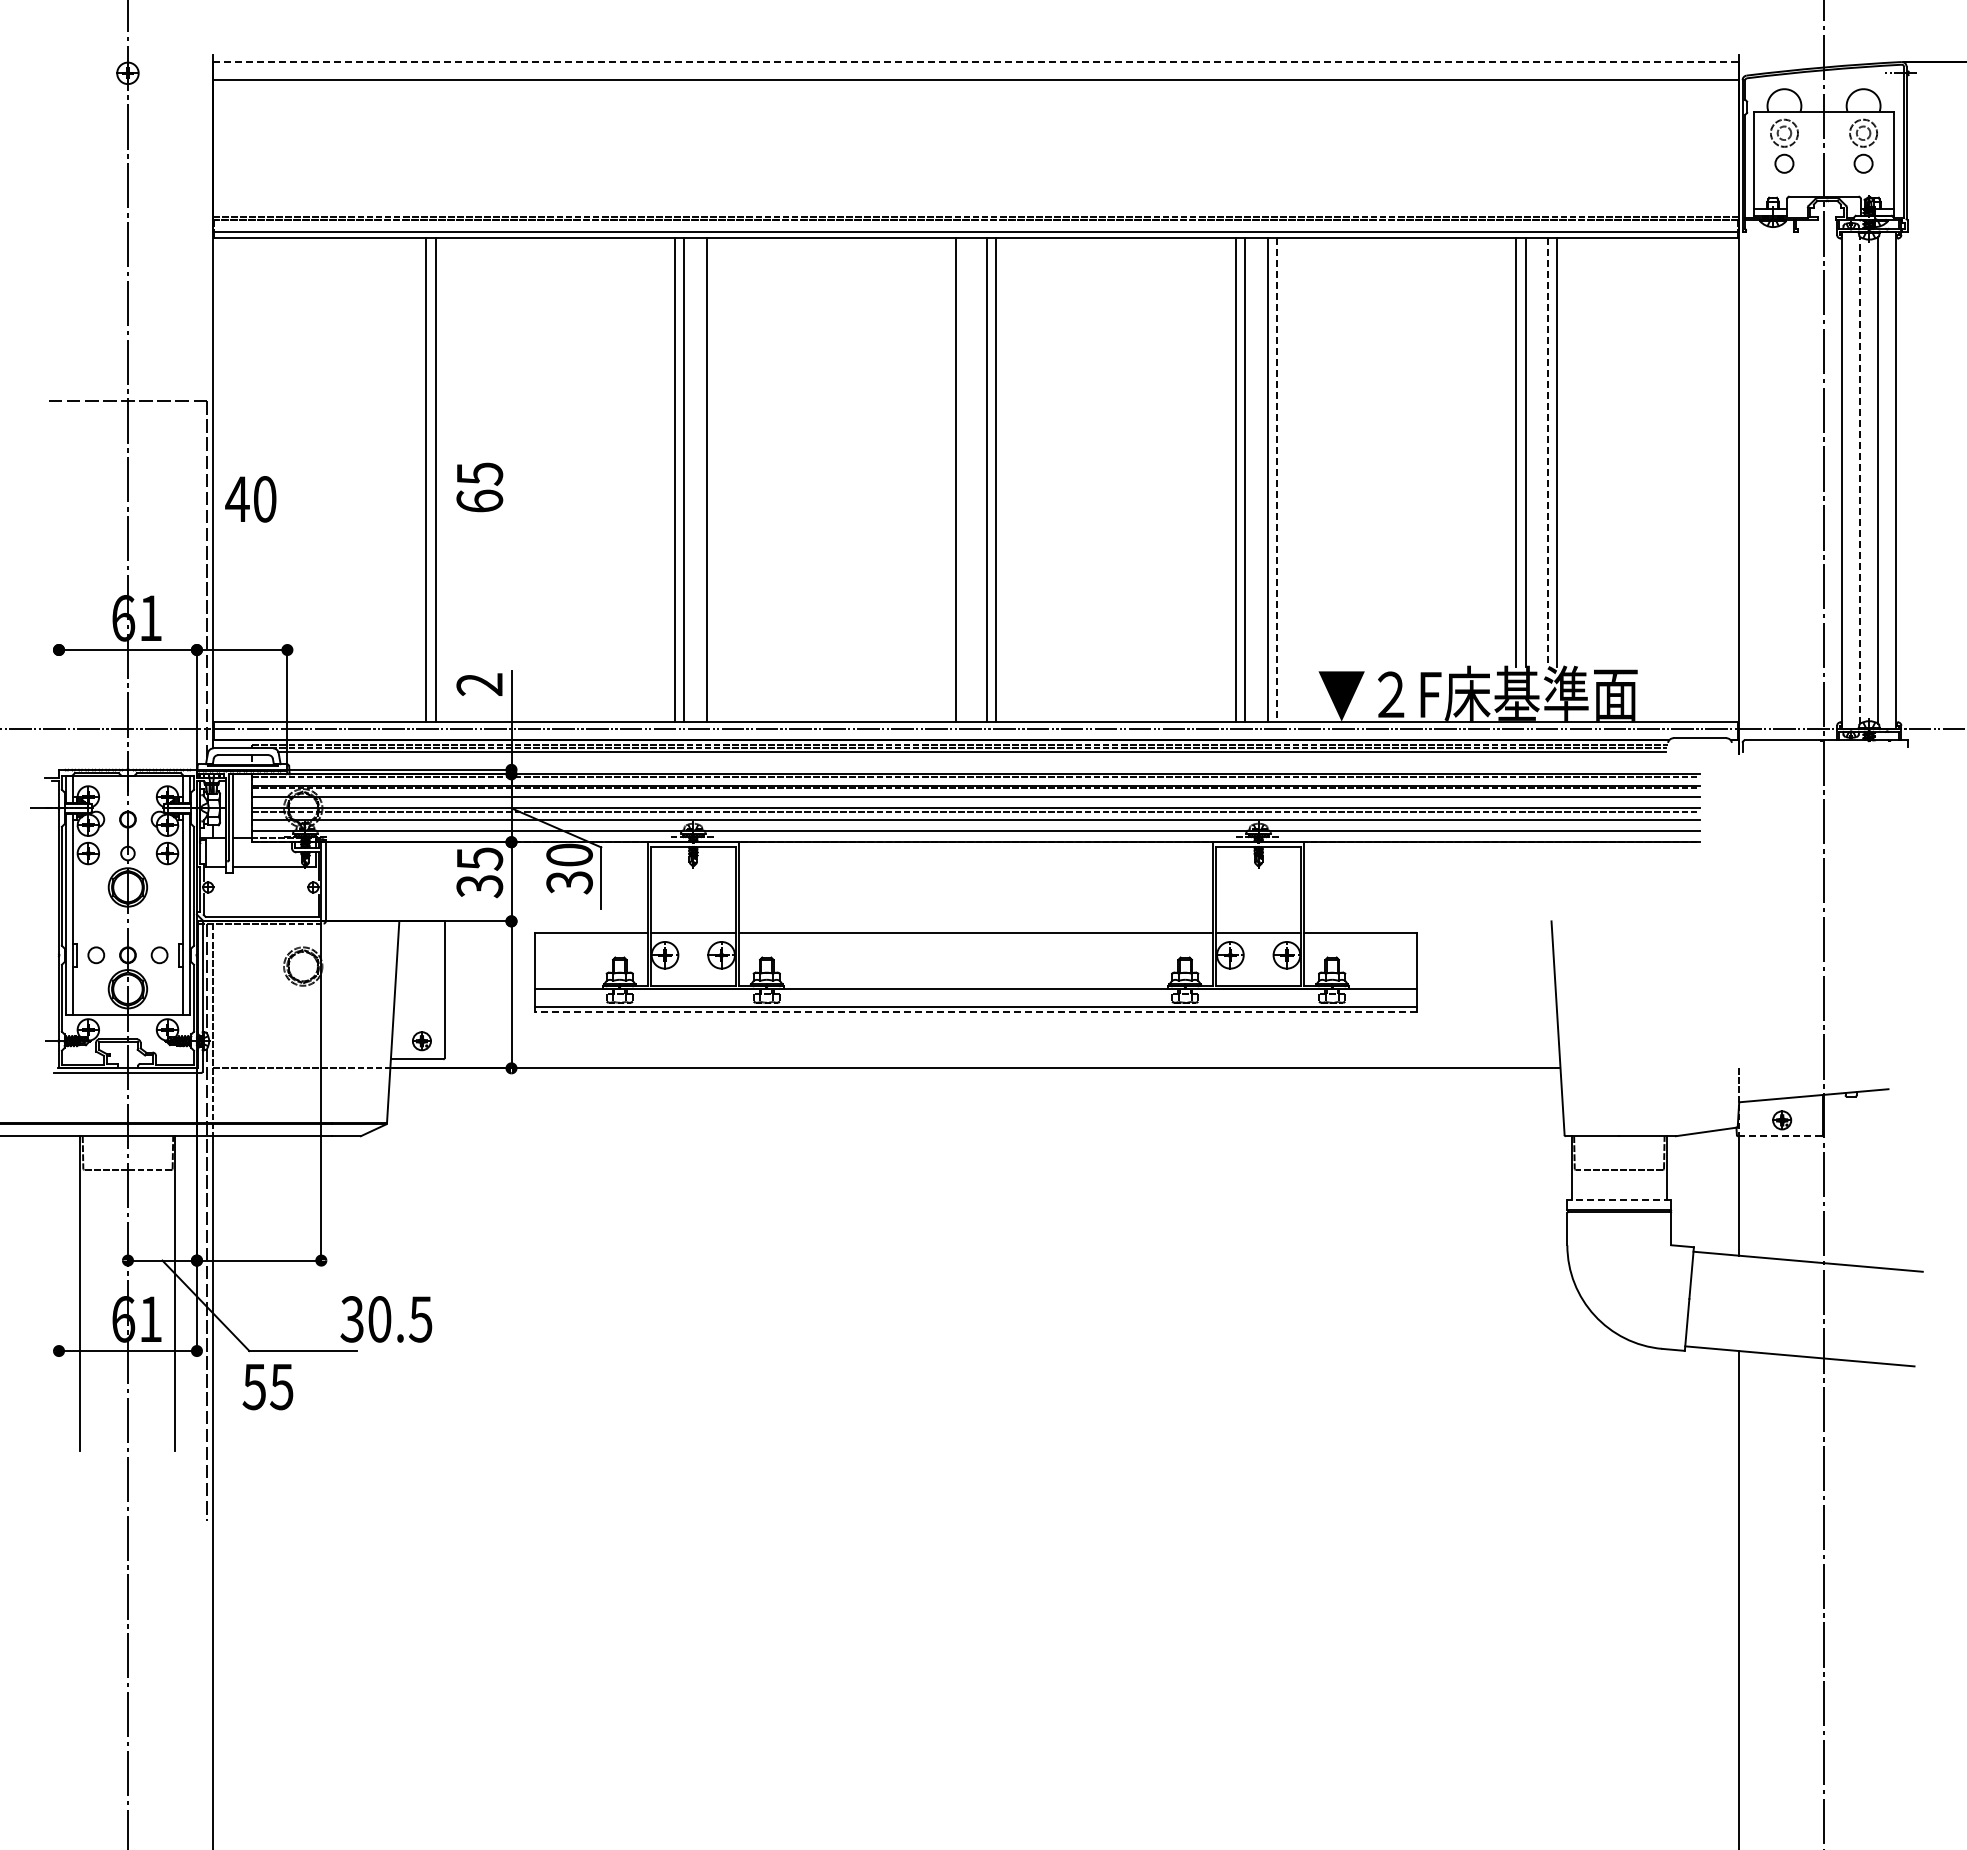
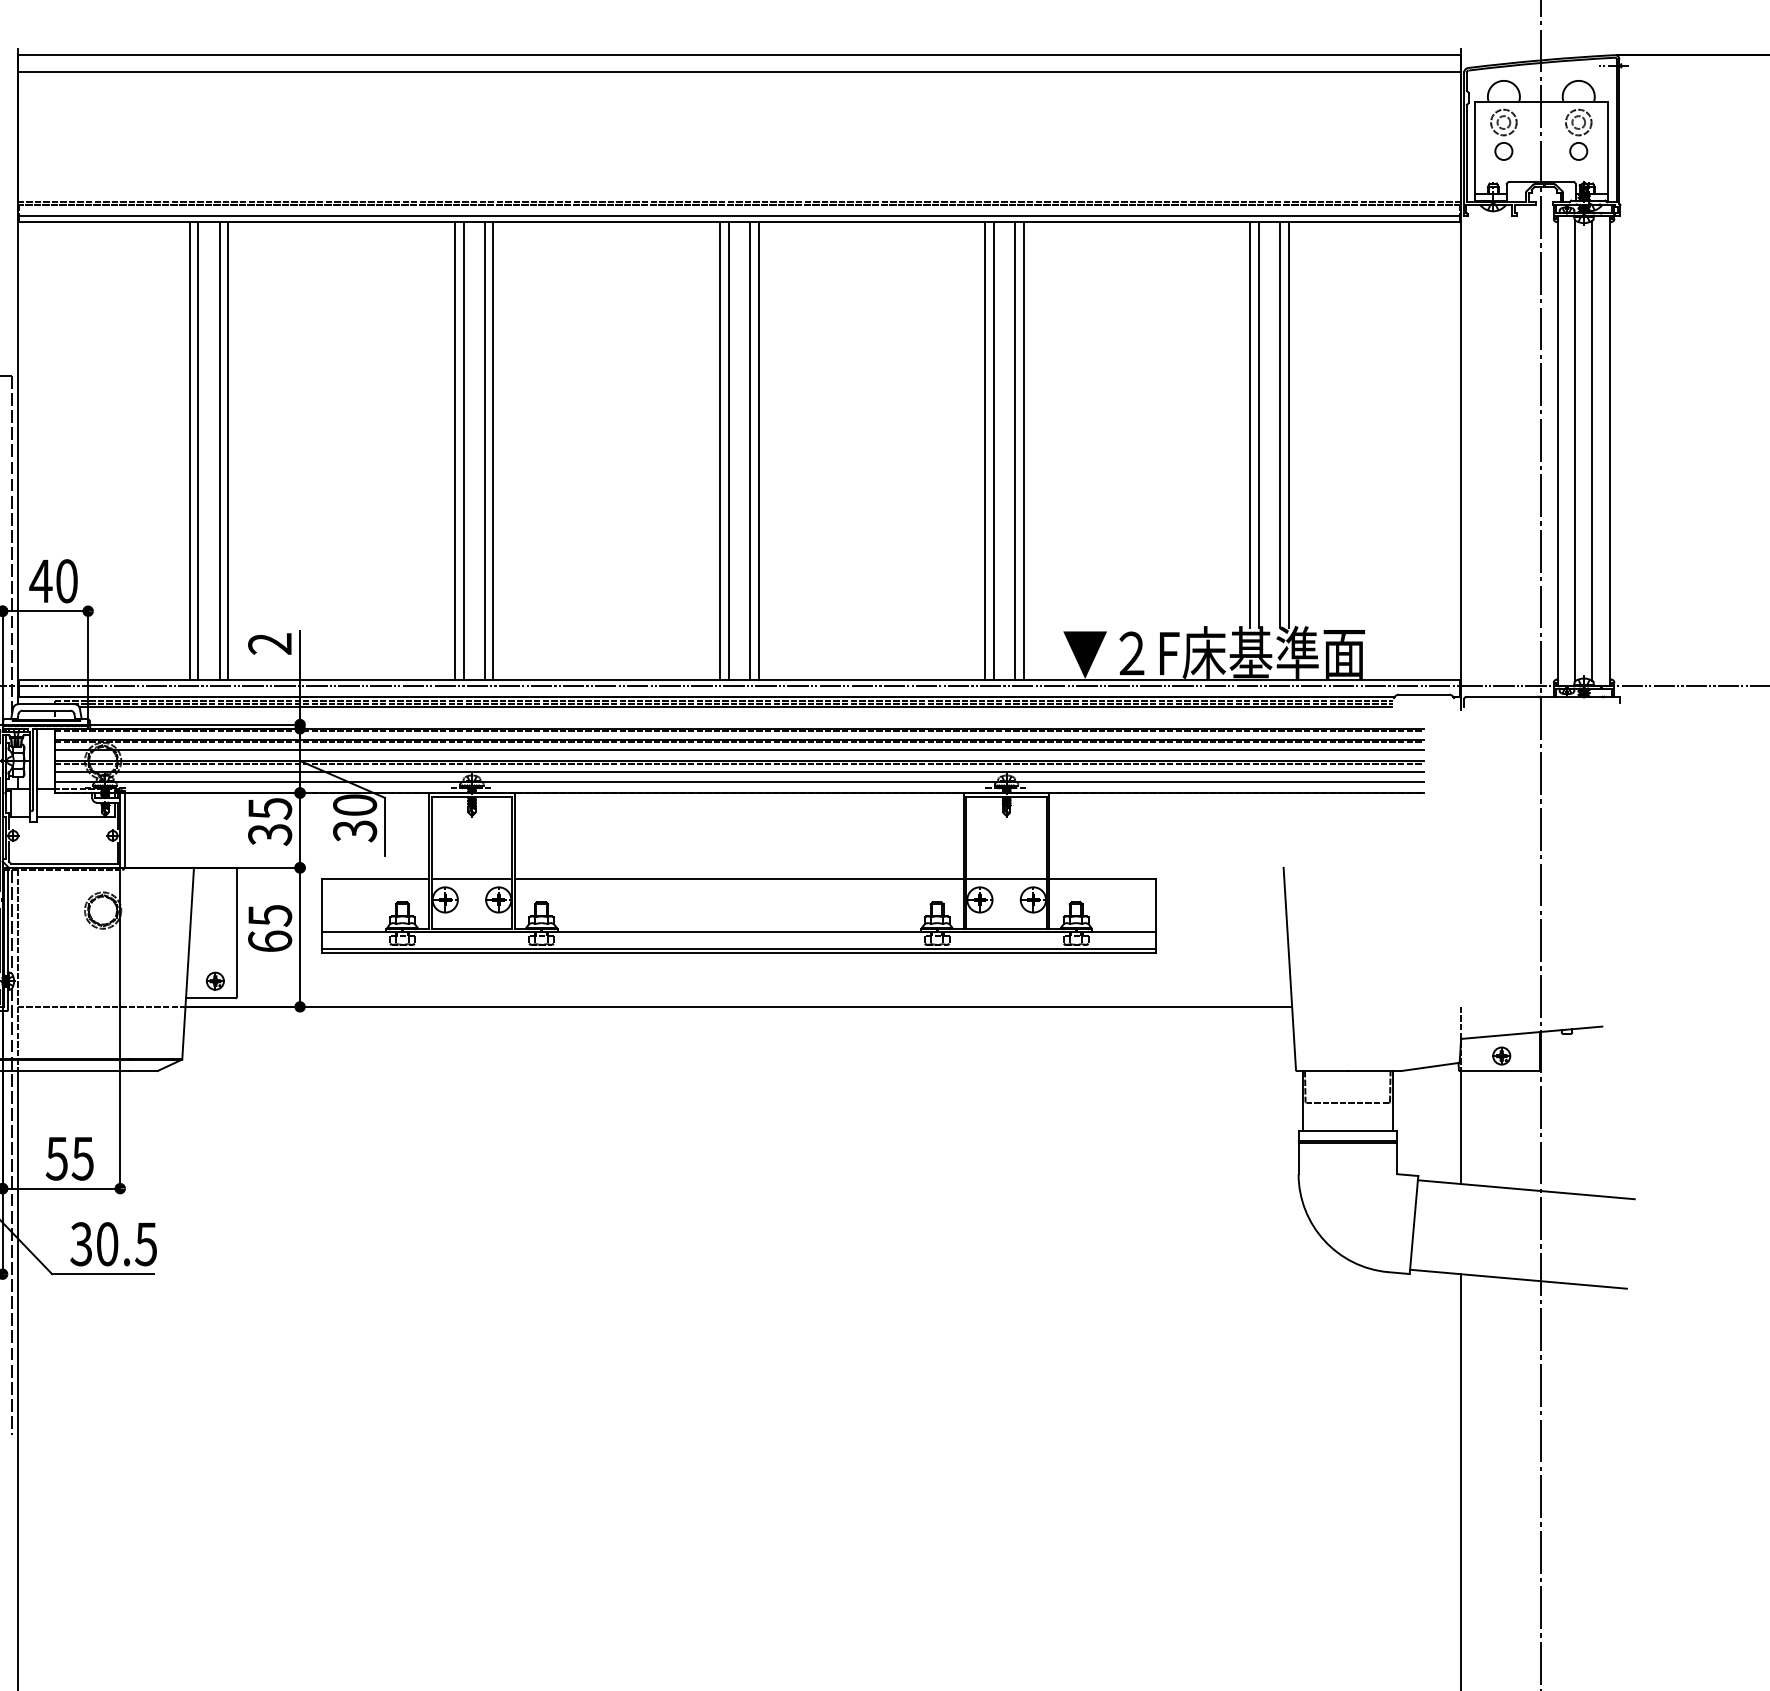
line: (976, 62) -> (739, 55), dashed -> solid
line: (1548, 452) -> (1280, 424), dashed -> solid
line: (1860, 479) -> (1575, 449), dashed -> solid
line: (394, 480) -> (189, 450), added
line: (403, 480) -> (197, 450), added
line: (715, 480) -> (492, 450), added
line: (964, 480) -> (728, 450), added
line: (1276, 480) -> (1023, 450), dashed -> solid
text: (479, 487) -> (269, 928), moved
text: (250, 499) -> (53, 581), moved
line: (975, 1011) -> (738, 953), dashed -> solid
line: (1779, 1136) -> (1499, 1071), dashed -> solid
line: (1618, 1200) -> (1346, 1131), dashed -> solid
text: (386, 1319) -> (113, 1244), moved
text: (267, 1387) -> (69, 1159), moved

